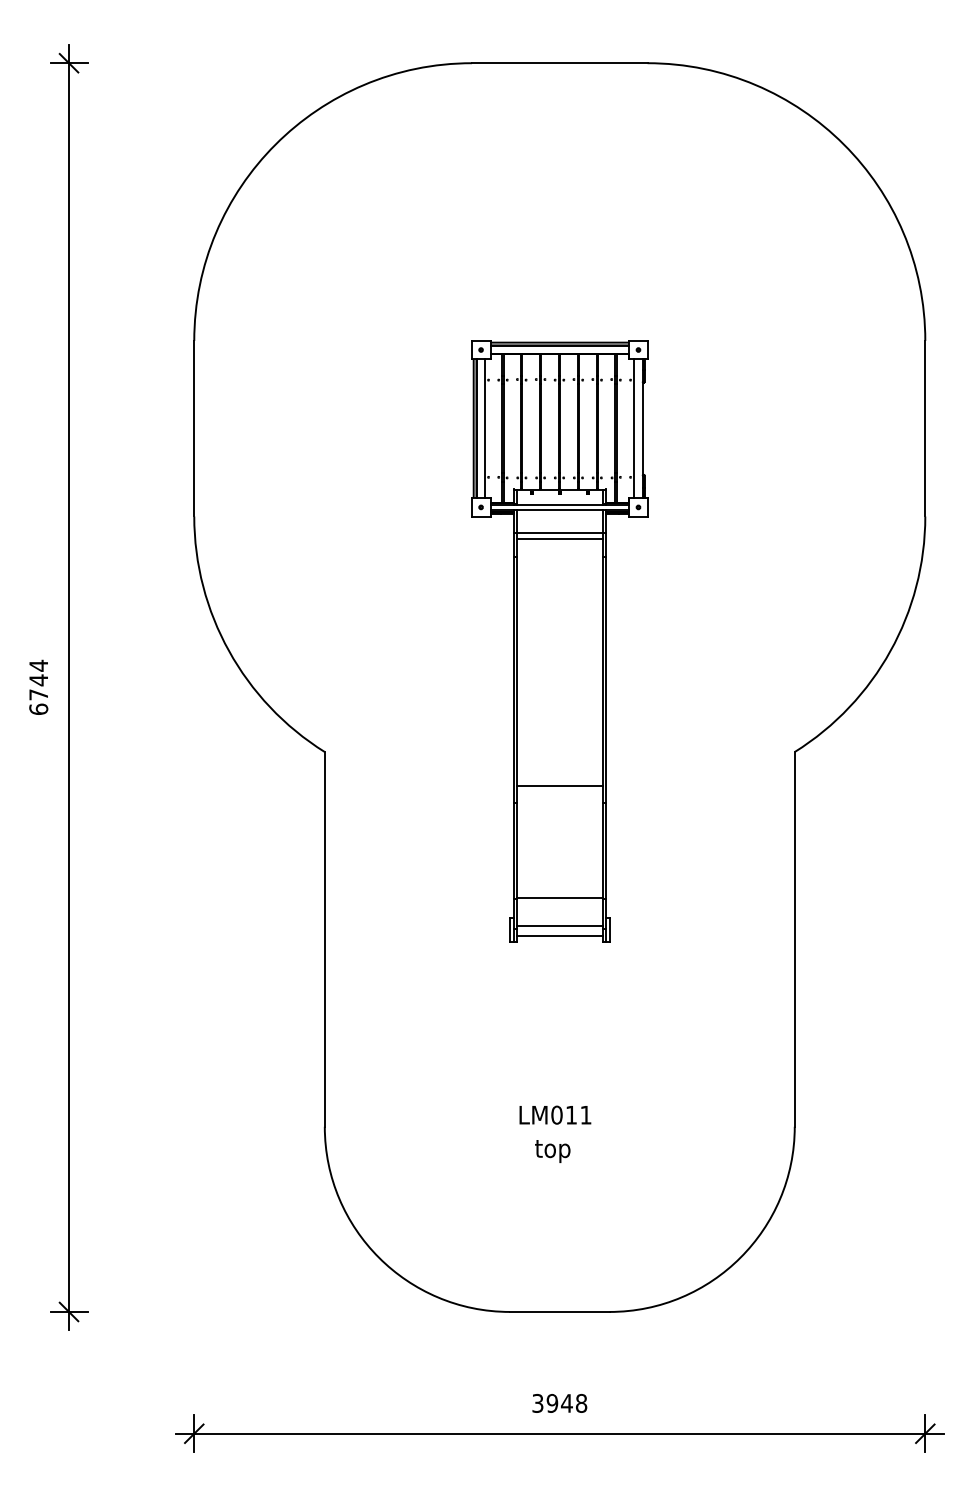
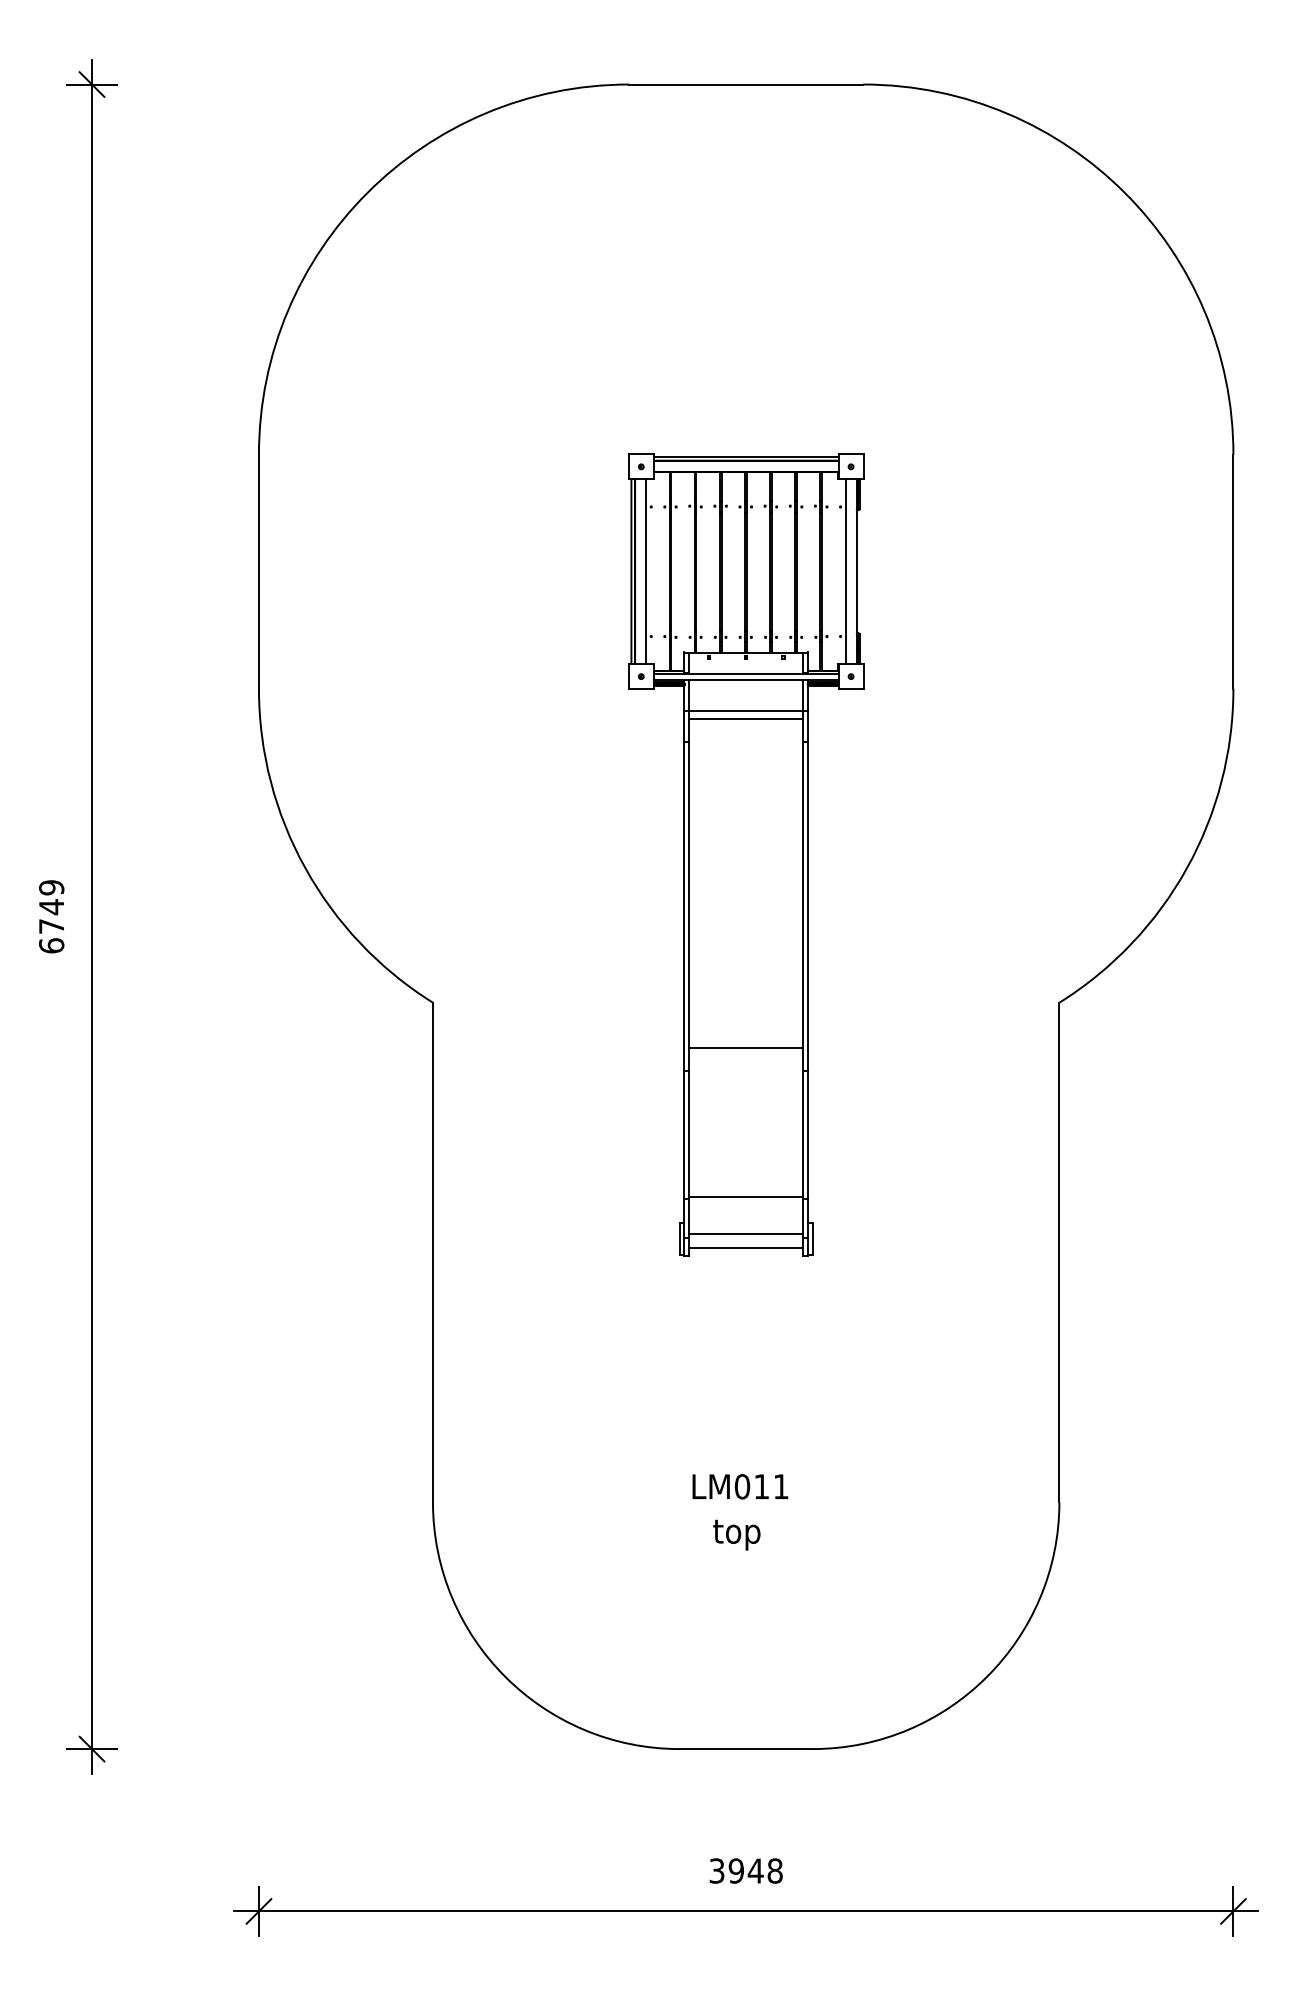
text: (38, 665) -> (51, 887), 6744 -> 6749

